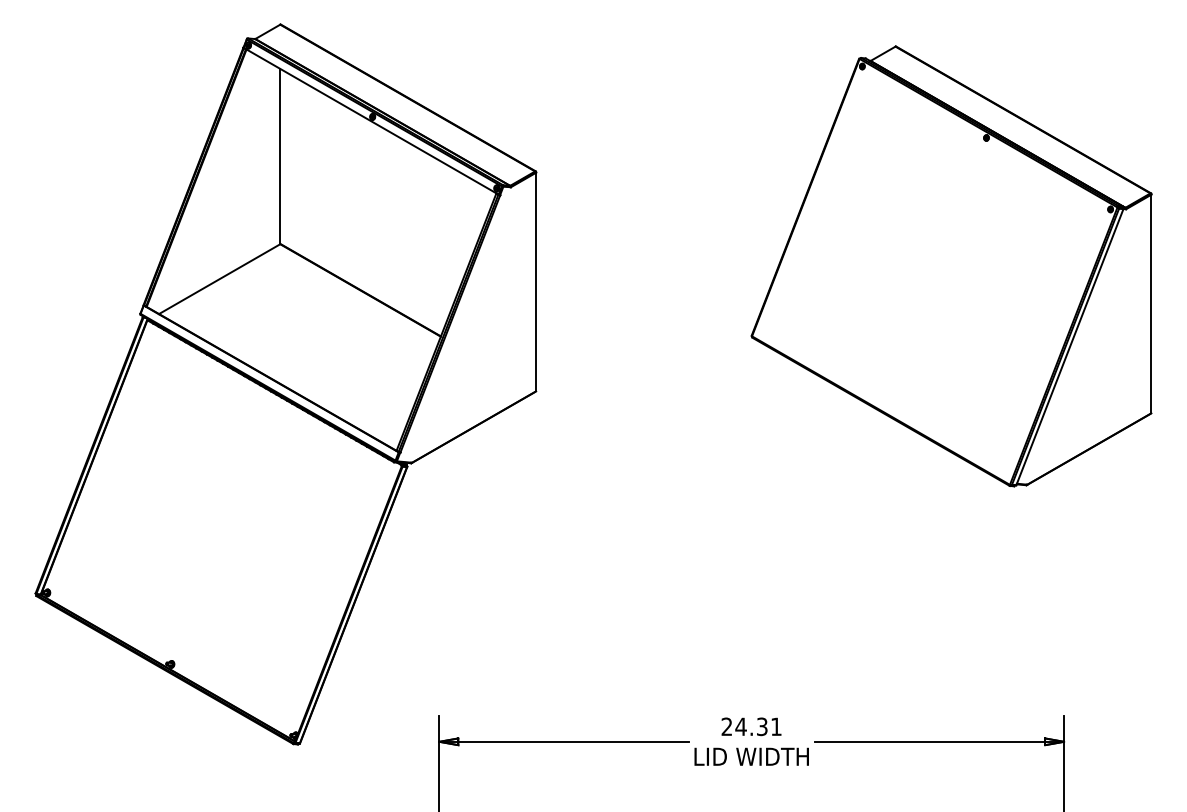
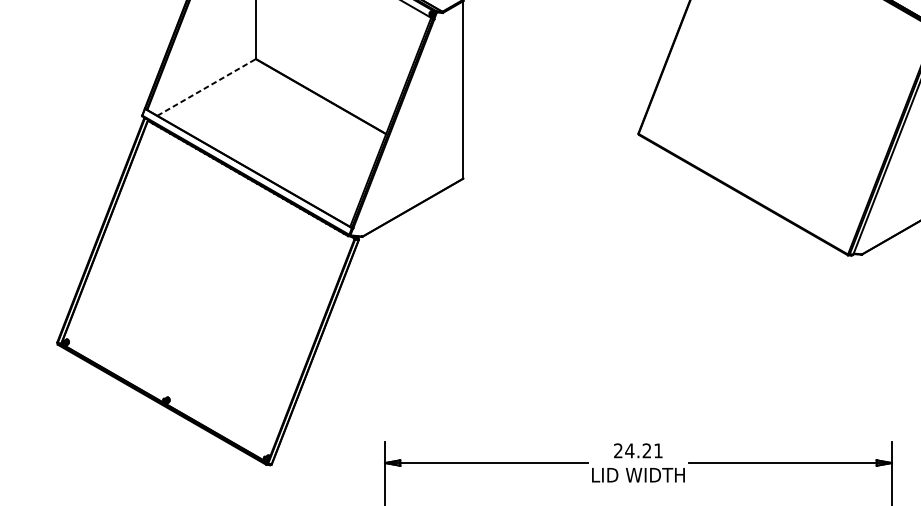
line: (219, 279) -> (206, 87), solid -> dashed
text: (762, 726) -> (647, 450), 24.31 -> 24.21

